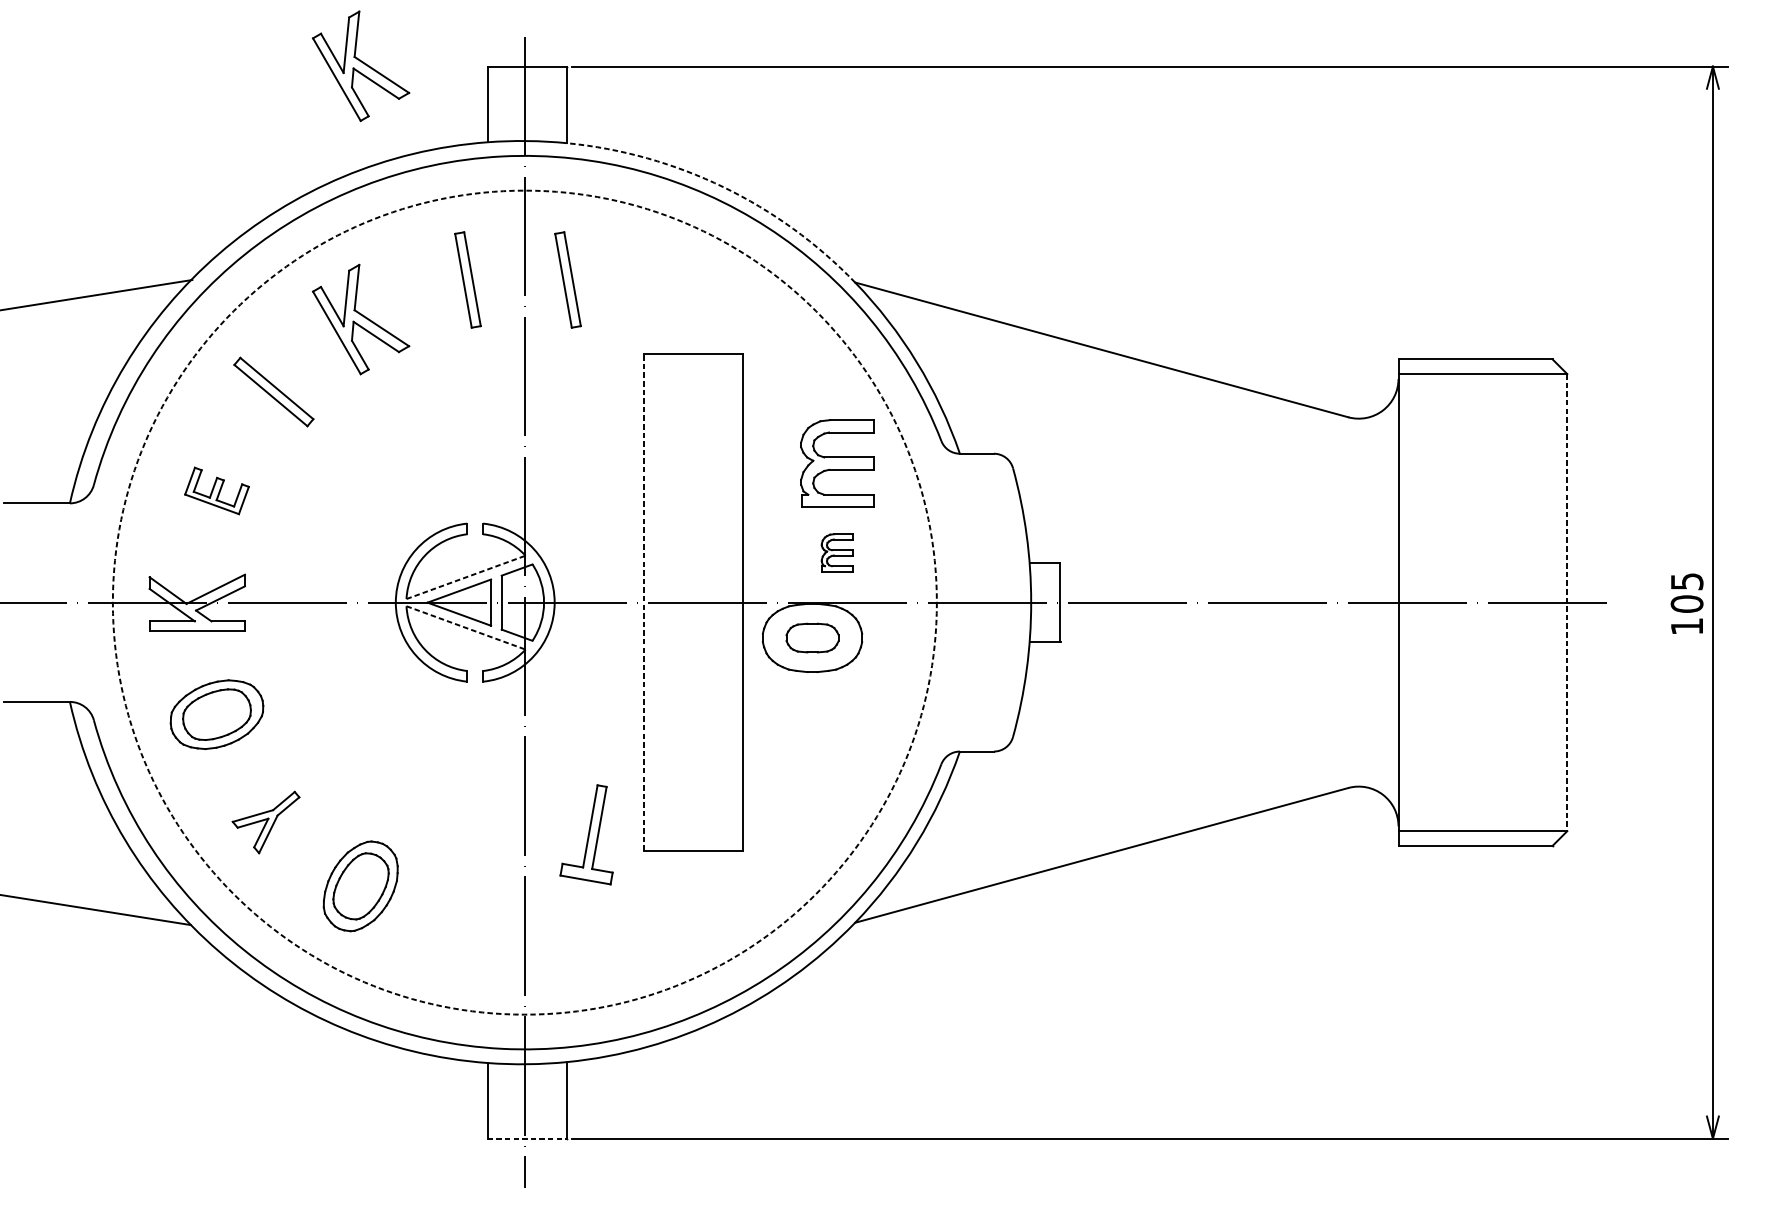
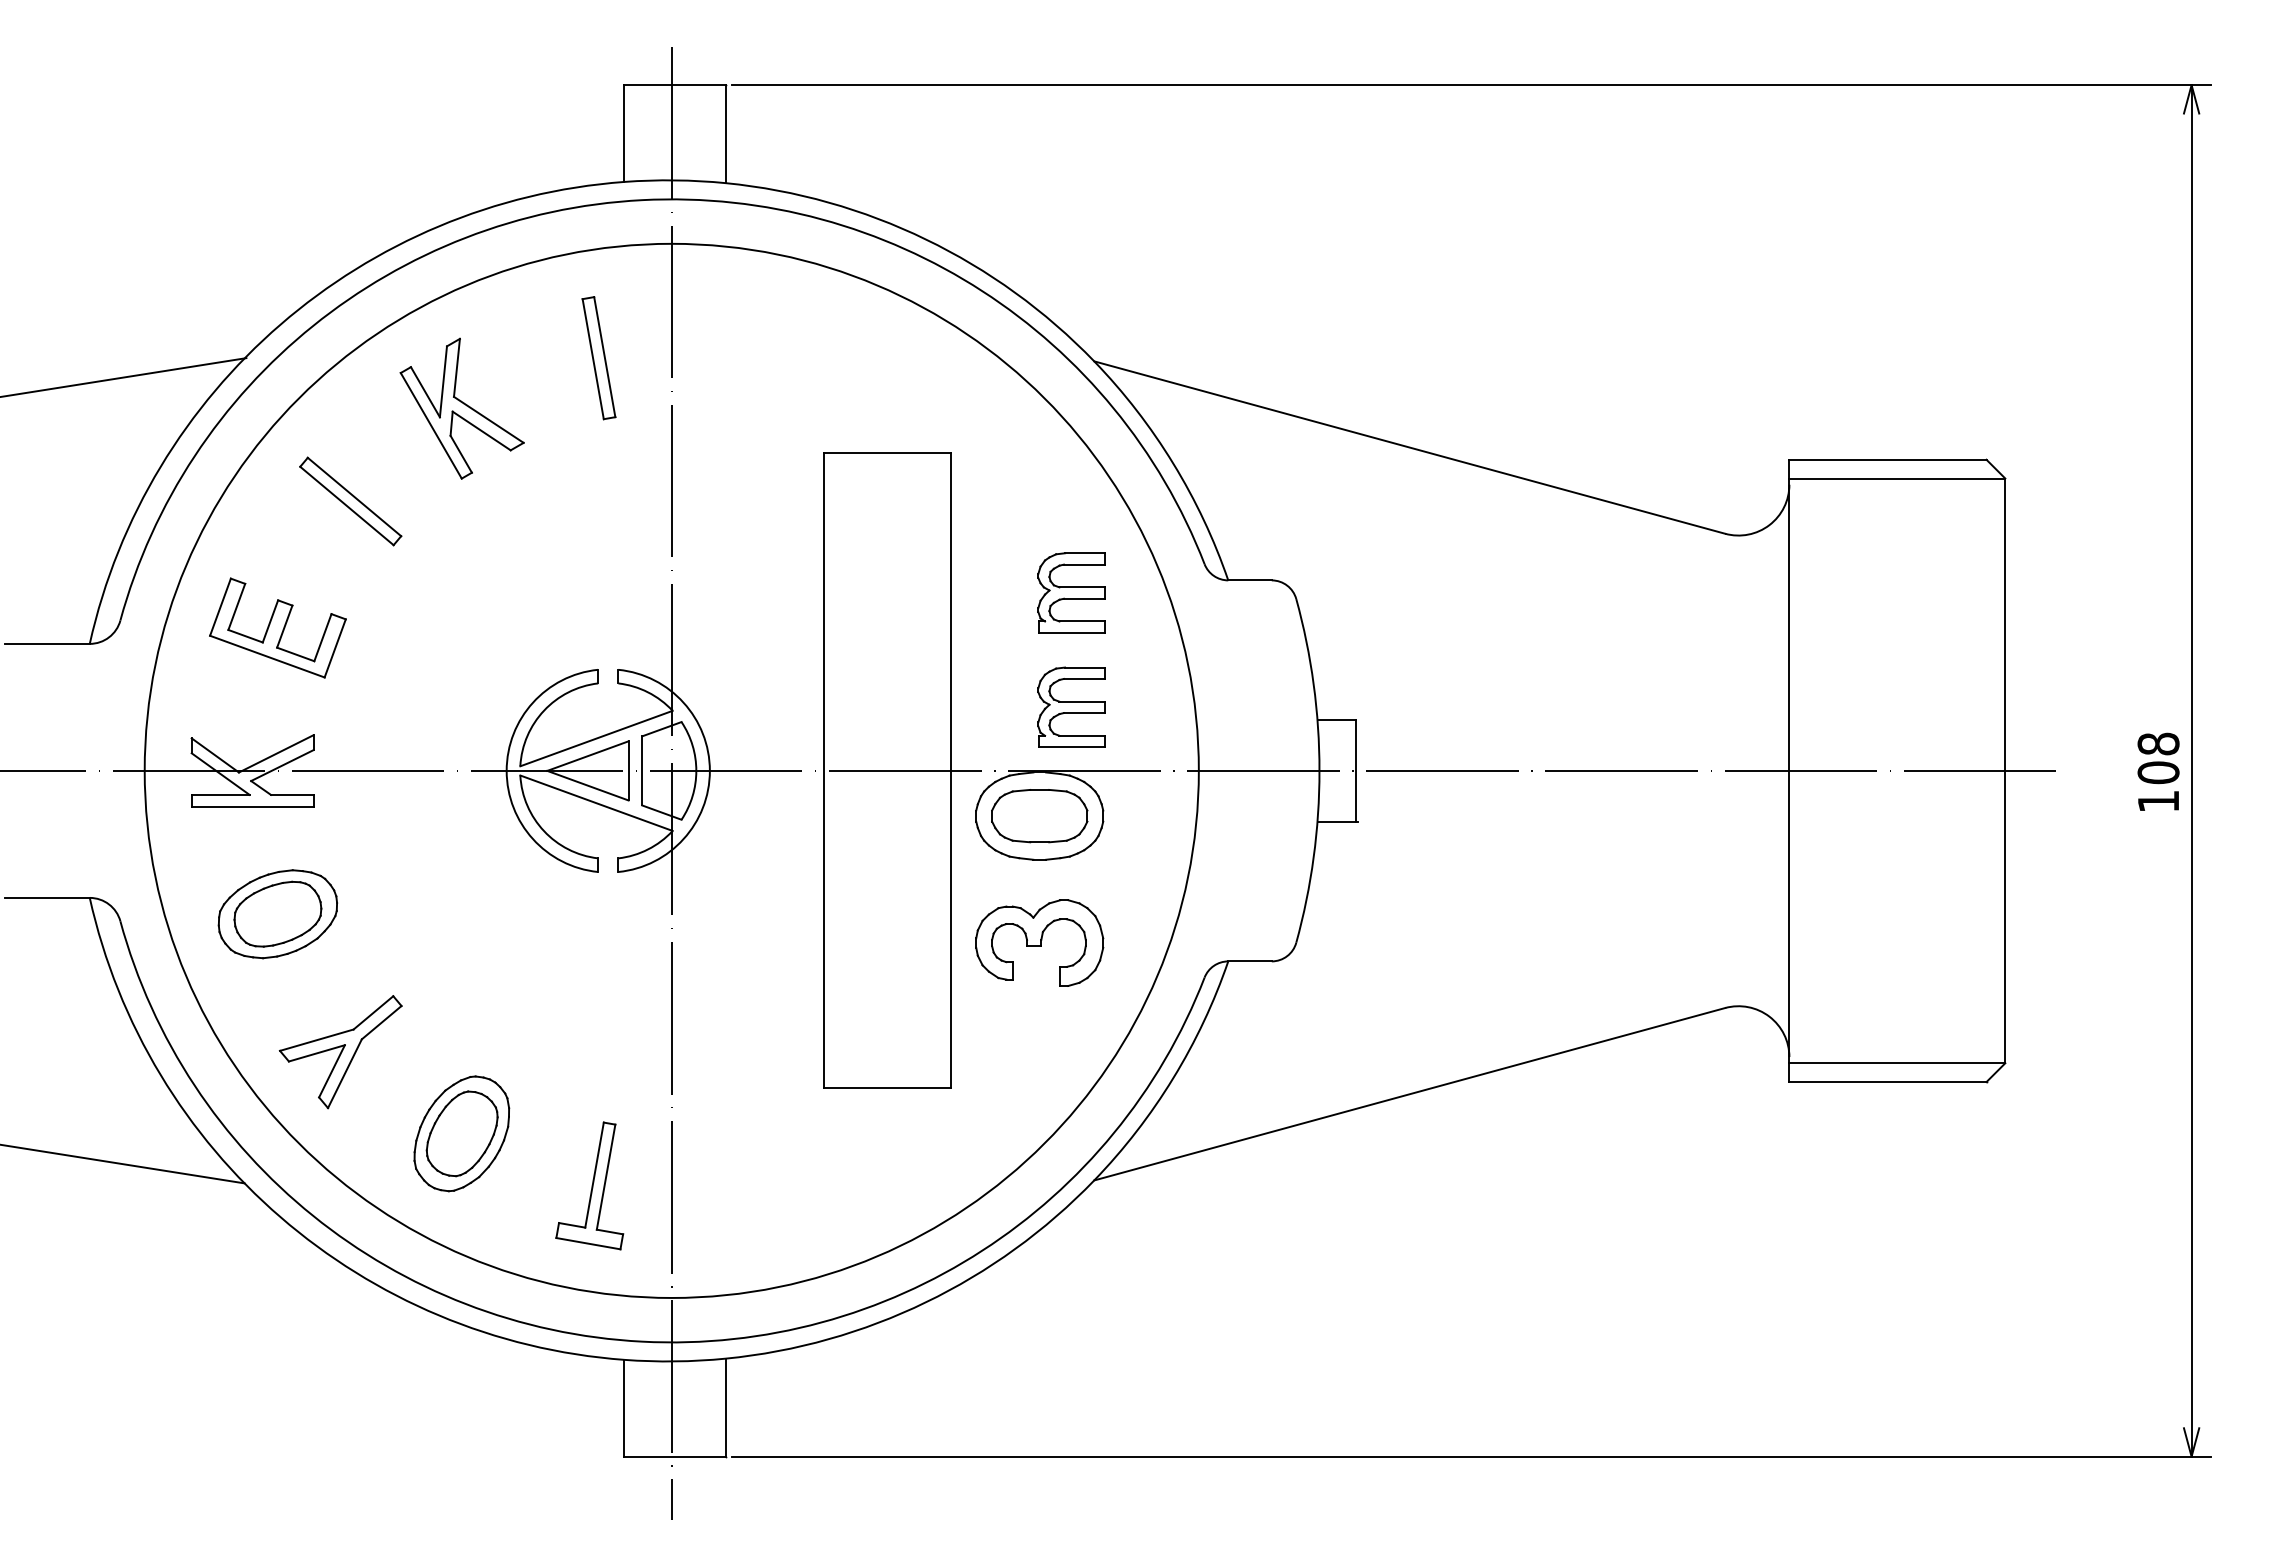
part: (360, 66) -> (461, 84), removed
arc: (723, 187) -> (925, 239), dashed -> solid
part: (567, 280) -> (726, 358), removed
part: (837, 463) -> (1071, 592), size x0.71
part: (216, 490) -> (277, 627), size x1.67
part: (837, 552) -> (1071, 706), size x1.67
line: (466, 577) -> (596, 738), dashed -> solid
text: (1687, 581) -> (2158, 743), 105 -> 108
circle: (524, 602) -> (671, 770), dashed -> solid
line: (644, 602) -> (824, 770), dashed -> solid
line: (1567, 603) -> (2005, 771), dashed -> solid
line: (466, 628) -> (596, 803), dashed -> solid
part: (812, 638) -> (1039, 816), size x1.43
part: (812, 736) -> (1039, 942), added
part: (265, 822) -> (340, 1052), size x1.43
part: (586, 834) -> (589, 1185), moved
line: (527, 1138) -> (675, 1456), dashed -> solid

